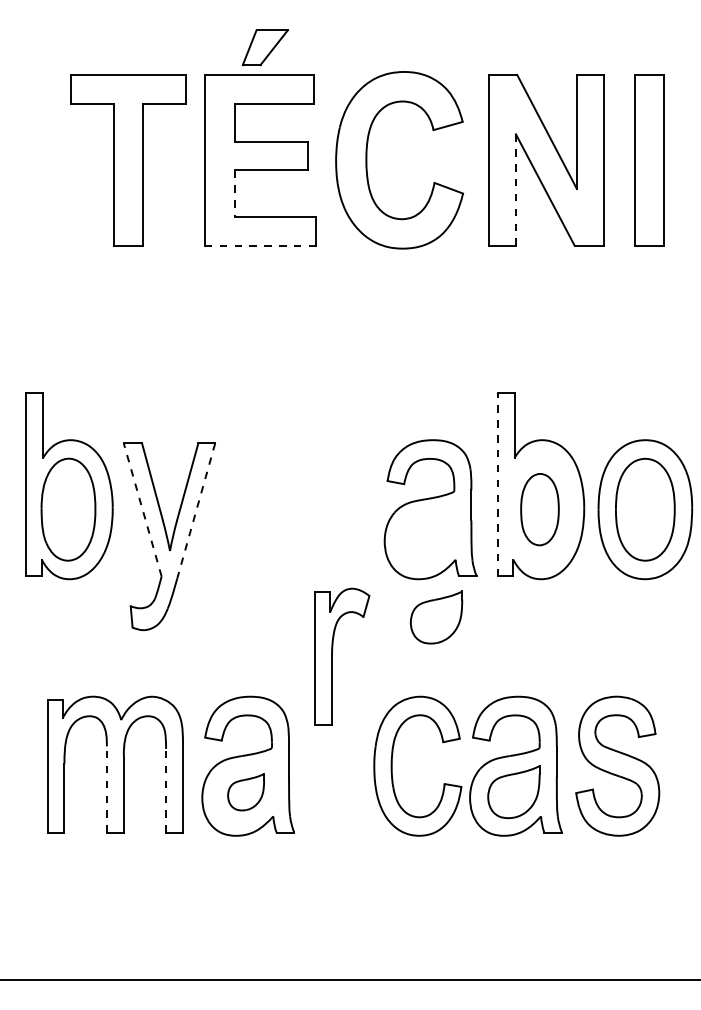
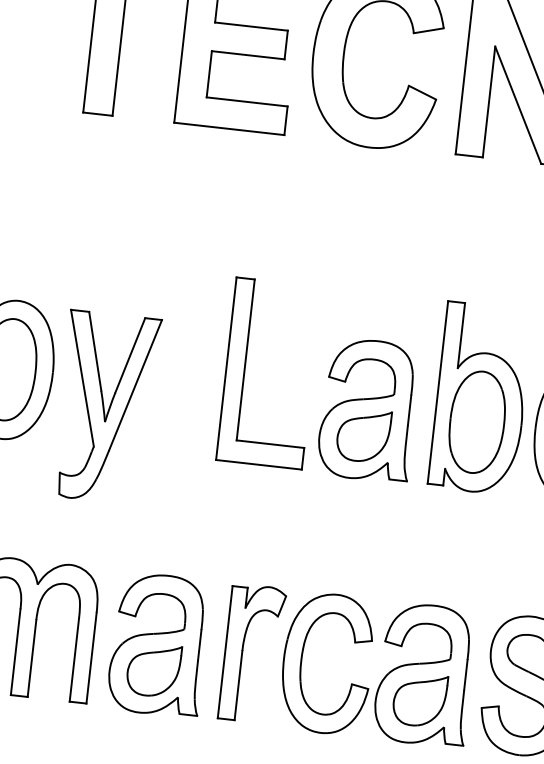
line: (515, 190) -> (488, 102), dashed -> solid
line: (234, 194) -> (208, 75), dashed -> solid
line: (260, 245) -> (228, 128), dashed -> solid
part: (303, 484) -> (245, 370), added
line: (497, 484) -> (437, 392), dashed -> solid
line: (142, 509) -> (82, 377), dashed -> solid
part: (539, 509) -> (476, 422), size x1.43
line: (196, 511) -> (135, 385), dashed -> solid
part: (436, 617) -> (363, 435), moved
part: (332, 656) -> (242, 652), moved
line: (106, 789) -> (15, 652), dashed -> solid
line: (166, 790) -> (74, 659), dashed -> solid
part: (245, 792) -> (153, 670), size x1.43

